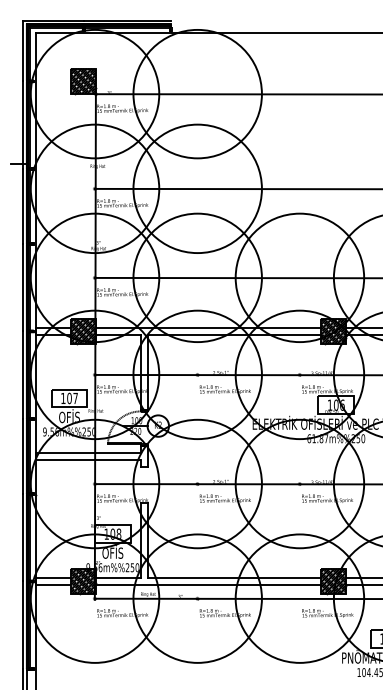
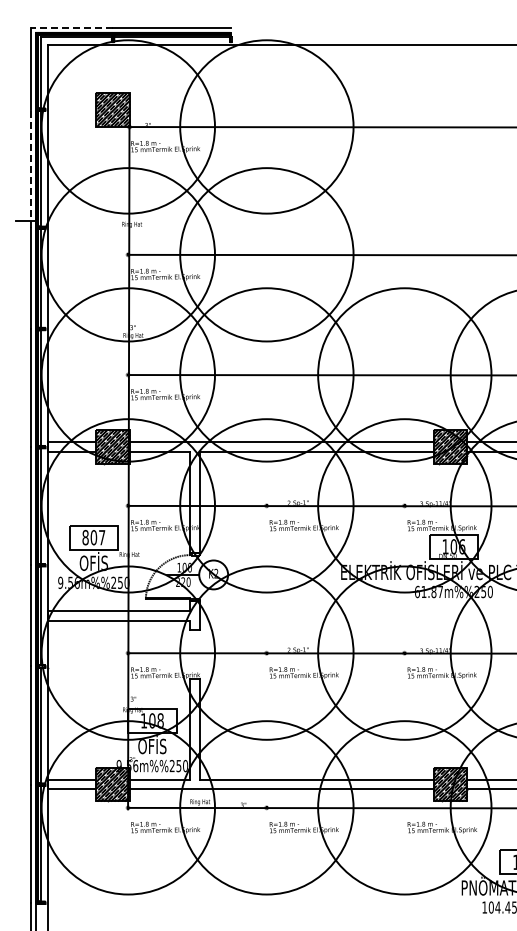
line: (53, 20) -> (72, 27), solid -> dashed
line: (23, 124) -> (31, 168), solid -> dashed
text: (63, 398) -> (85, 537), 107 -> 807

